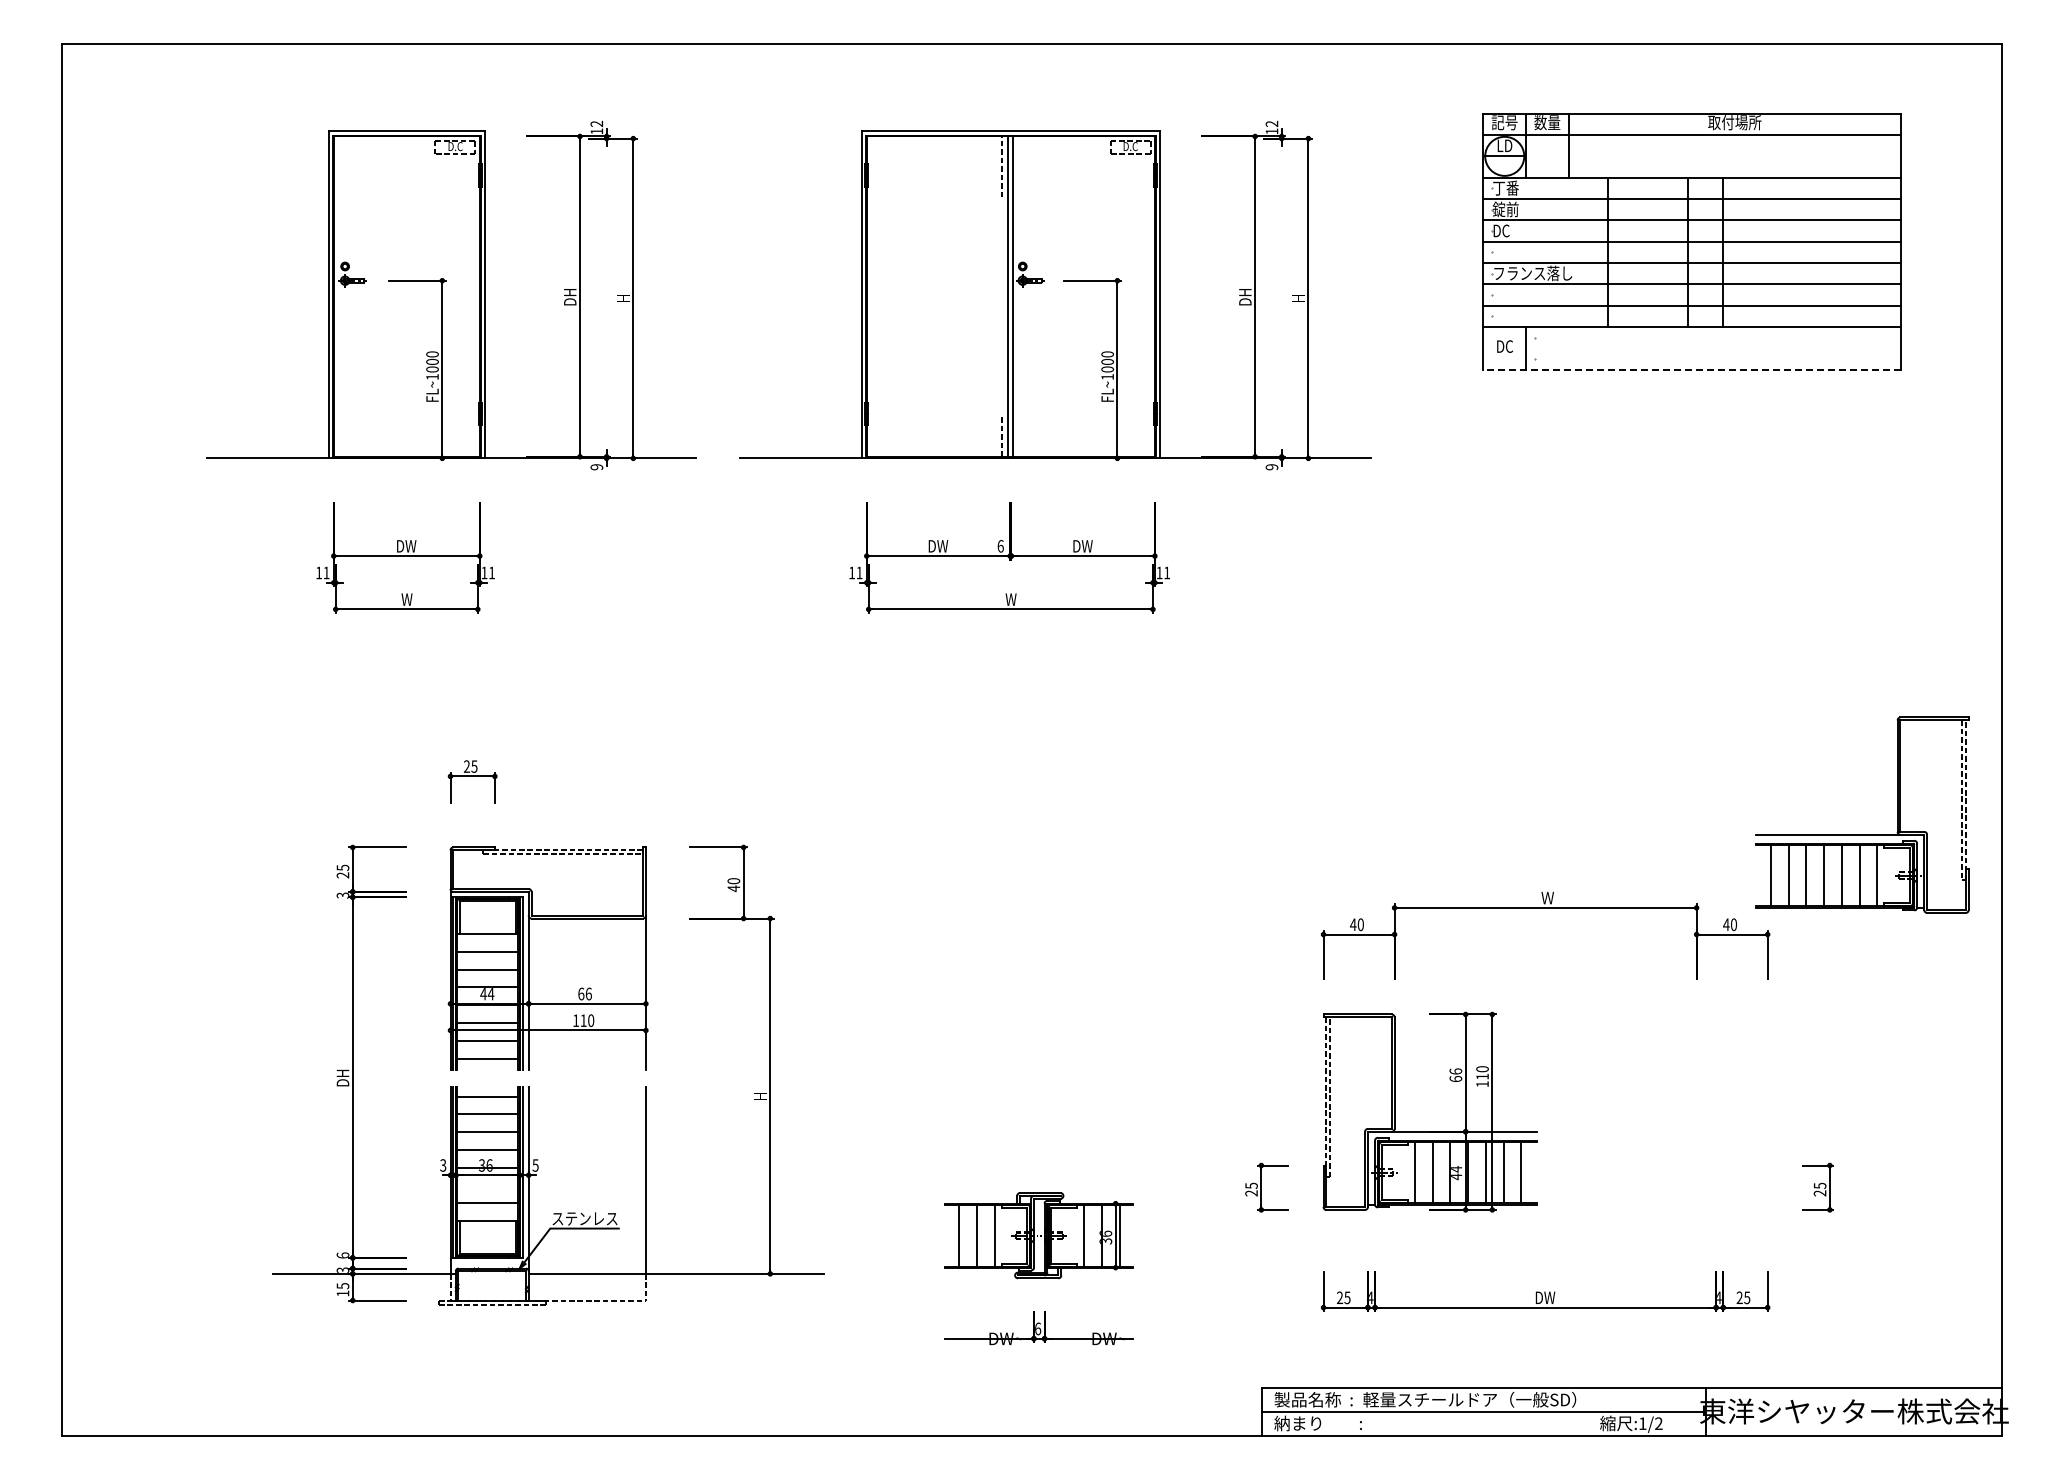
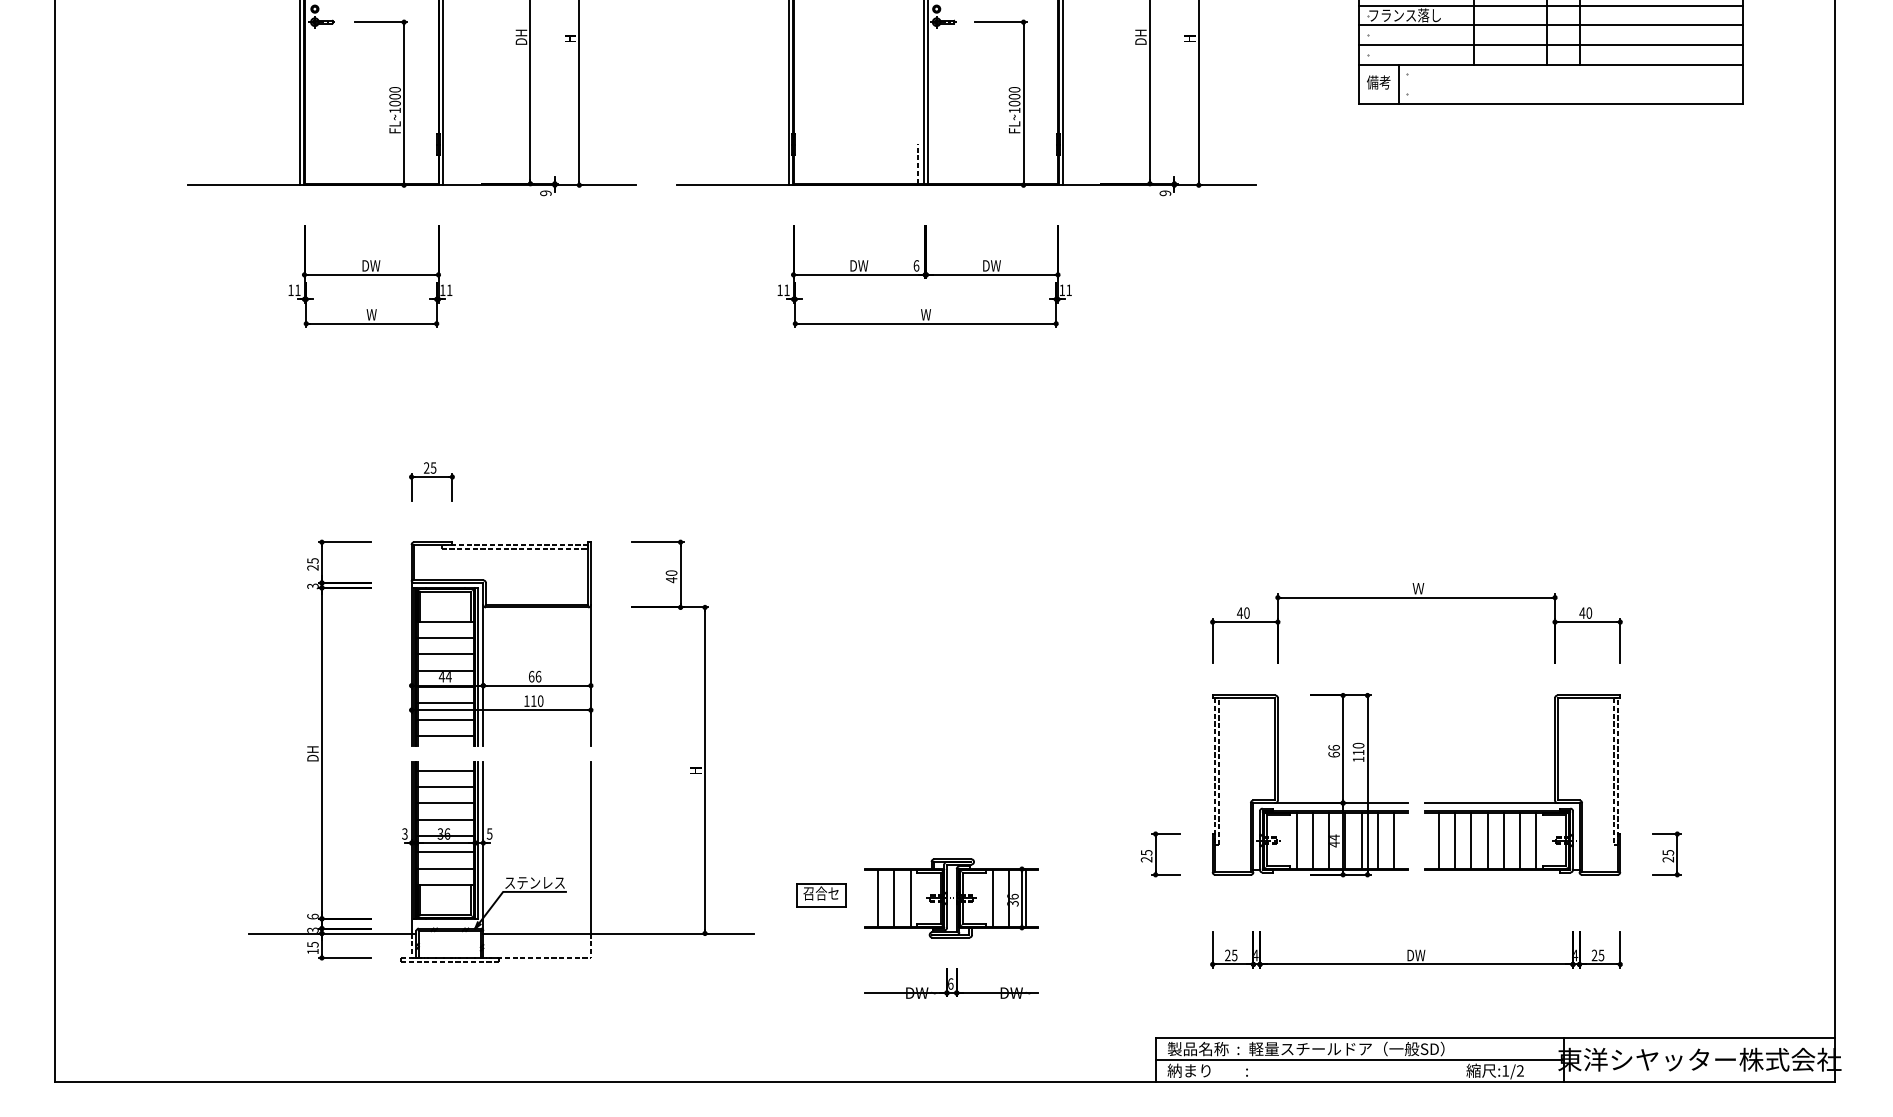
text: (1504, 346) -> (1378, 82), DC -> 備考
line: (1692, 369) -> (1551, 103), dashed -> solid
part: (1862, 834) -> (1522, 802), moved
line: (487, 1185) -> (445, 852), added
part: (897, 1232) -> (821, 895), added

